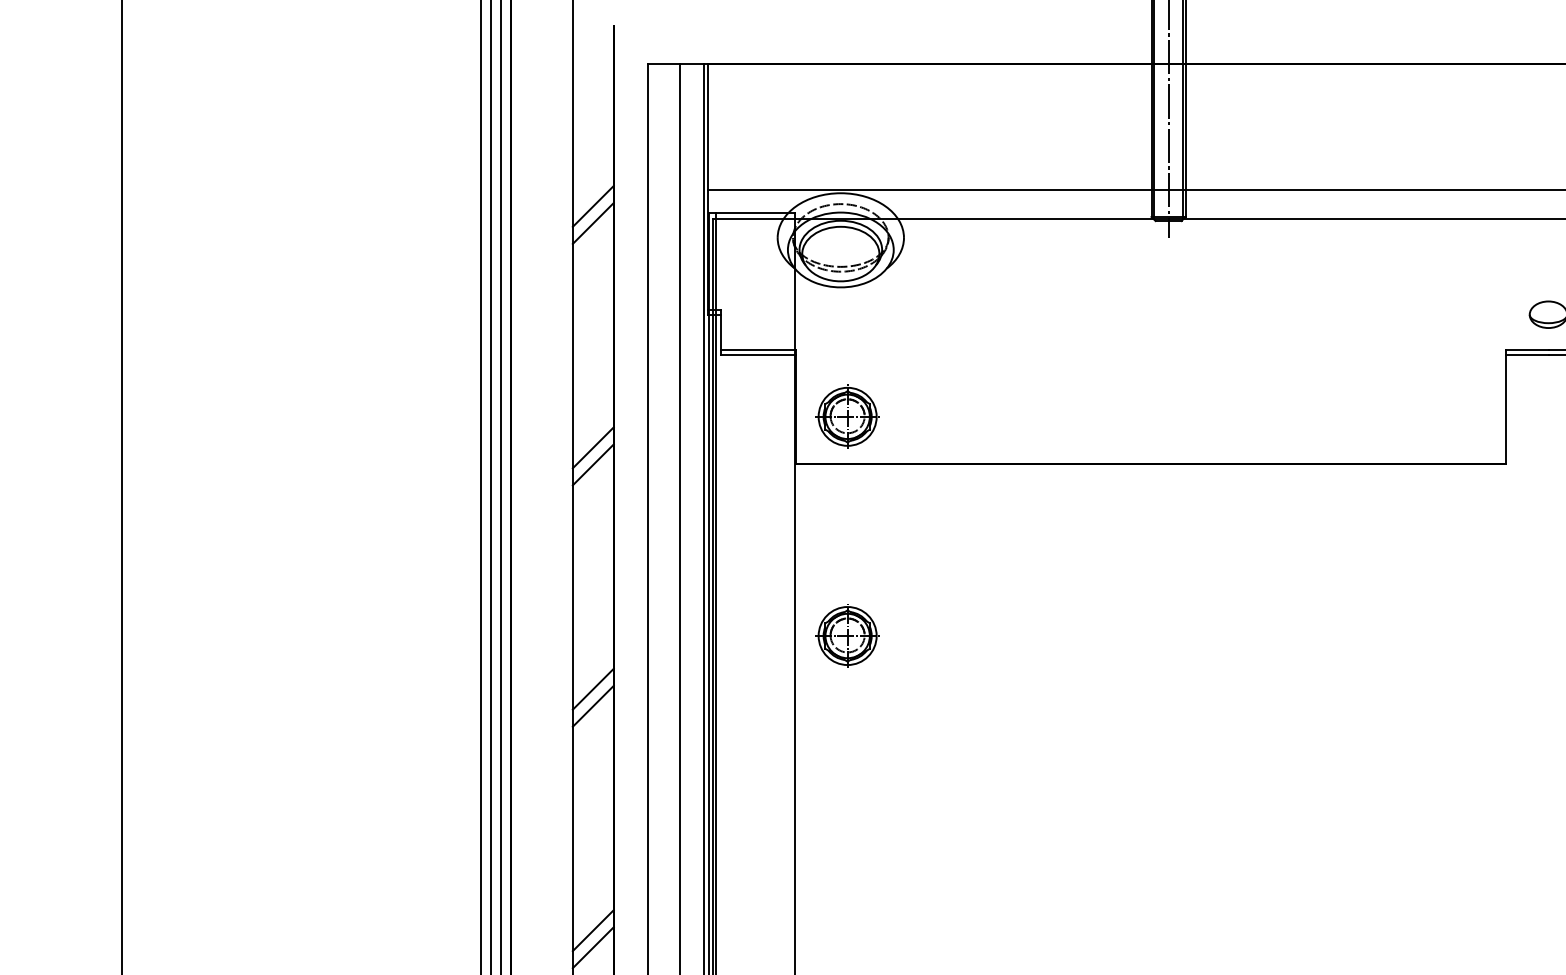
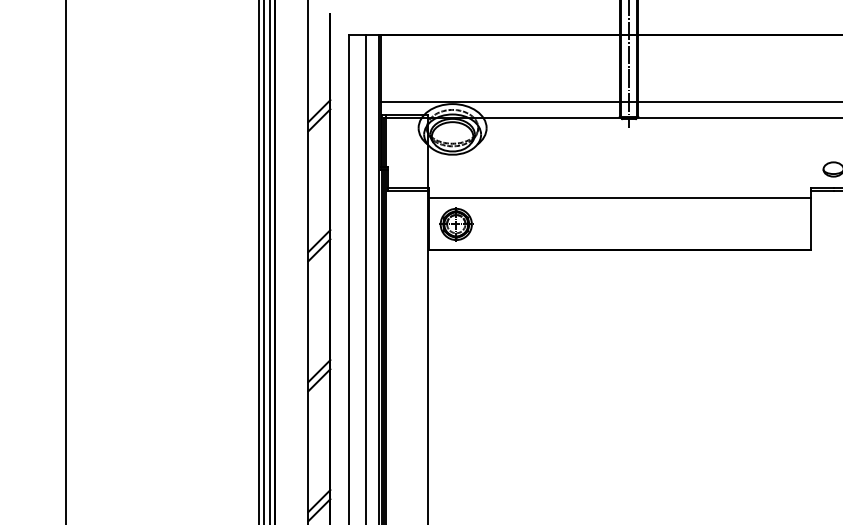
line: (1150, 368) -> (619, 198), added
part: (848, 636) -> (456, 342), removed

